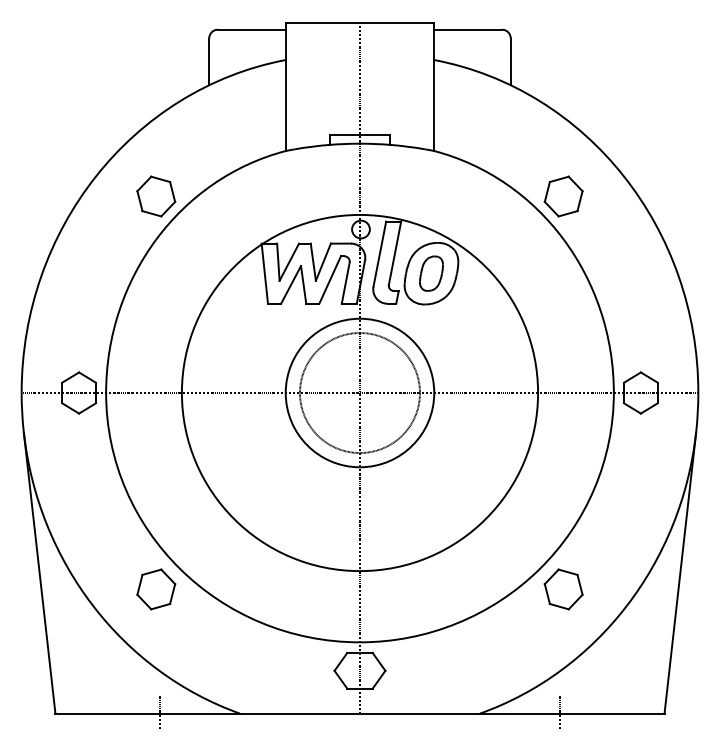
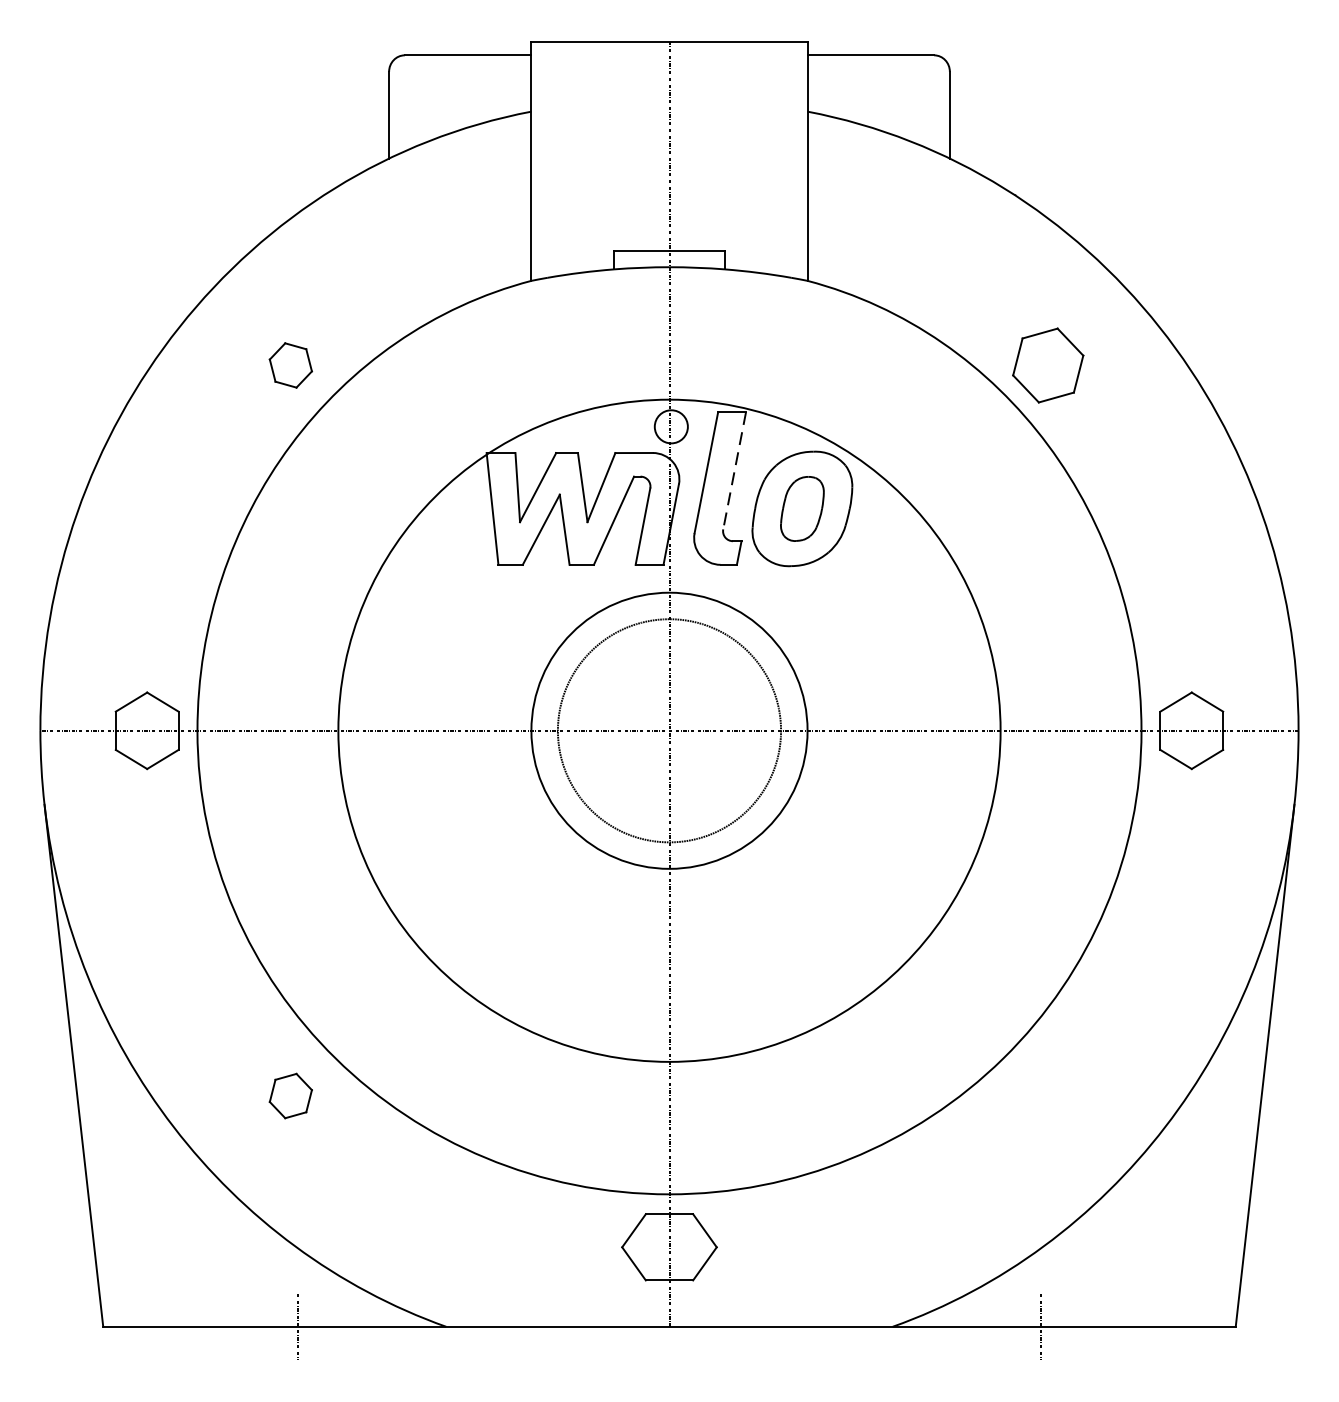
part: (156, 196) -> (291, 365), size x0.6
line: (394, 253) -> (733, 471), solid -> dashed
part: (156, 589) -> (291, 1096), size x0.6
part: (563, 589) -> (1047, 1096), removed

